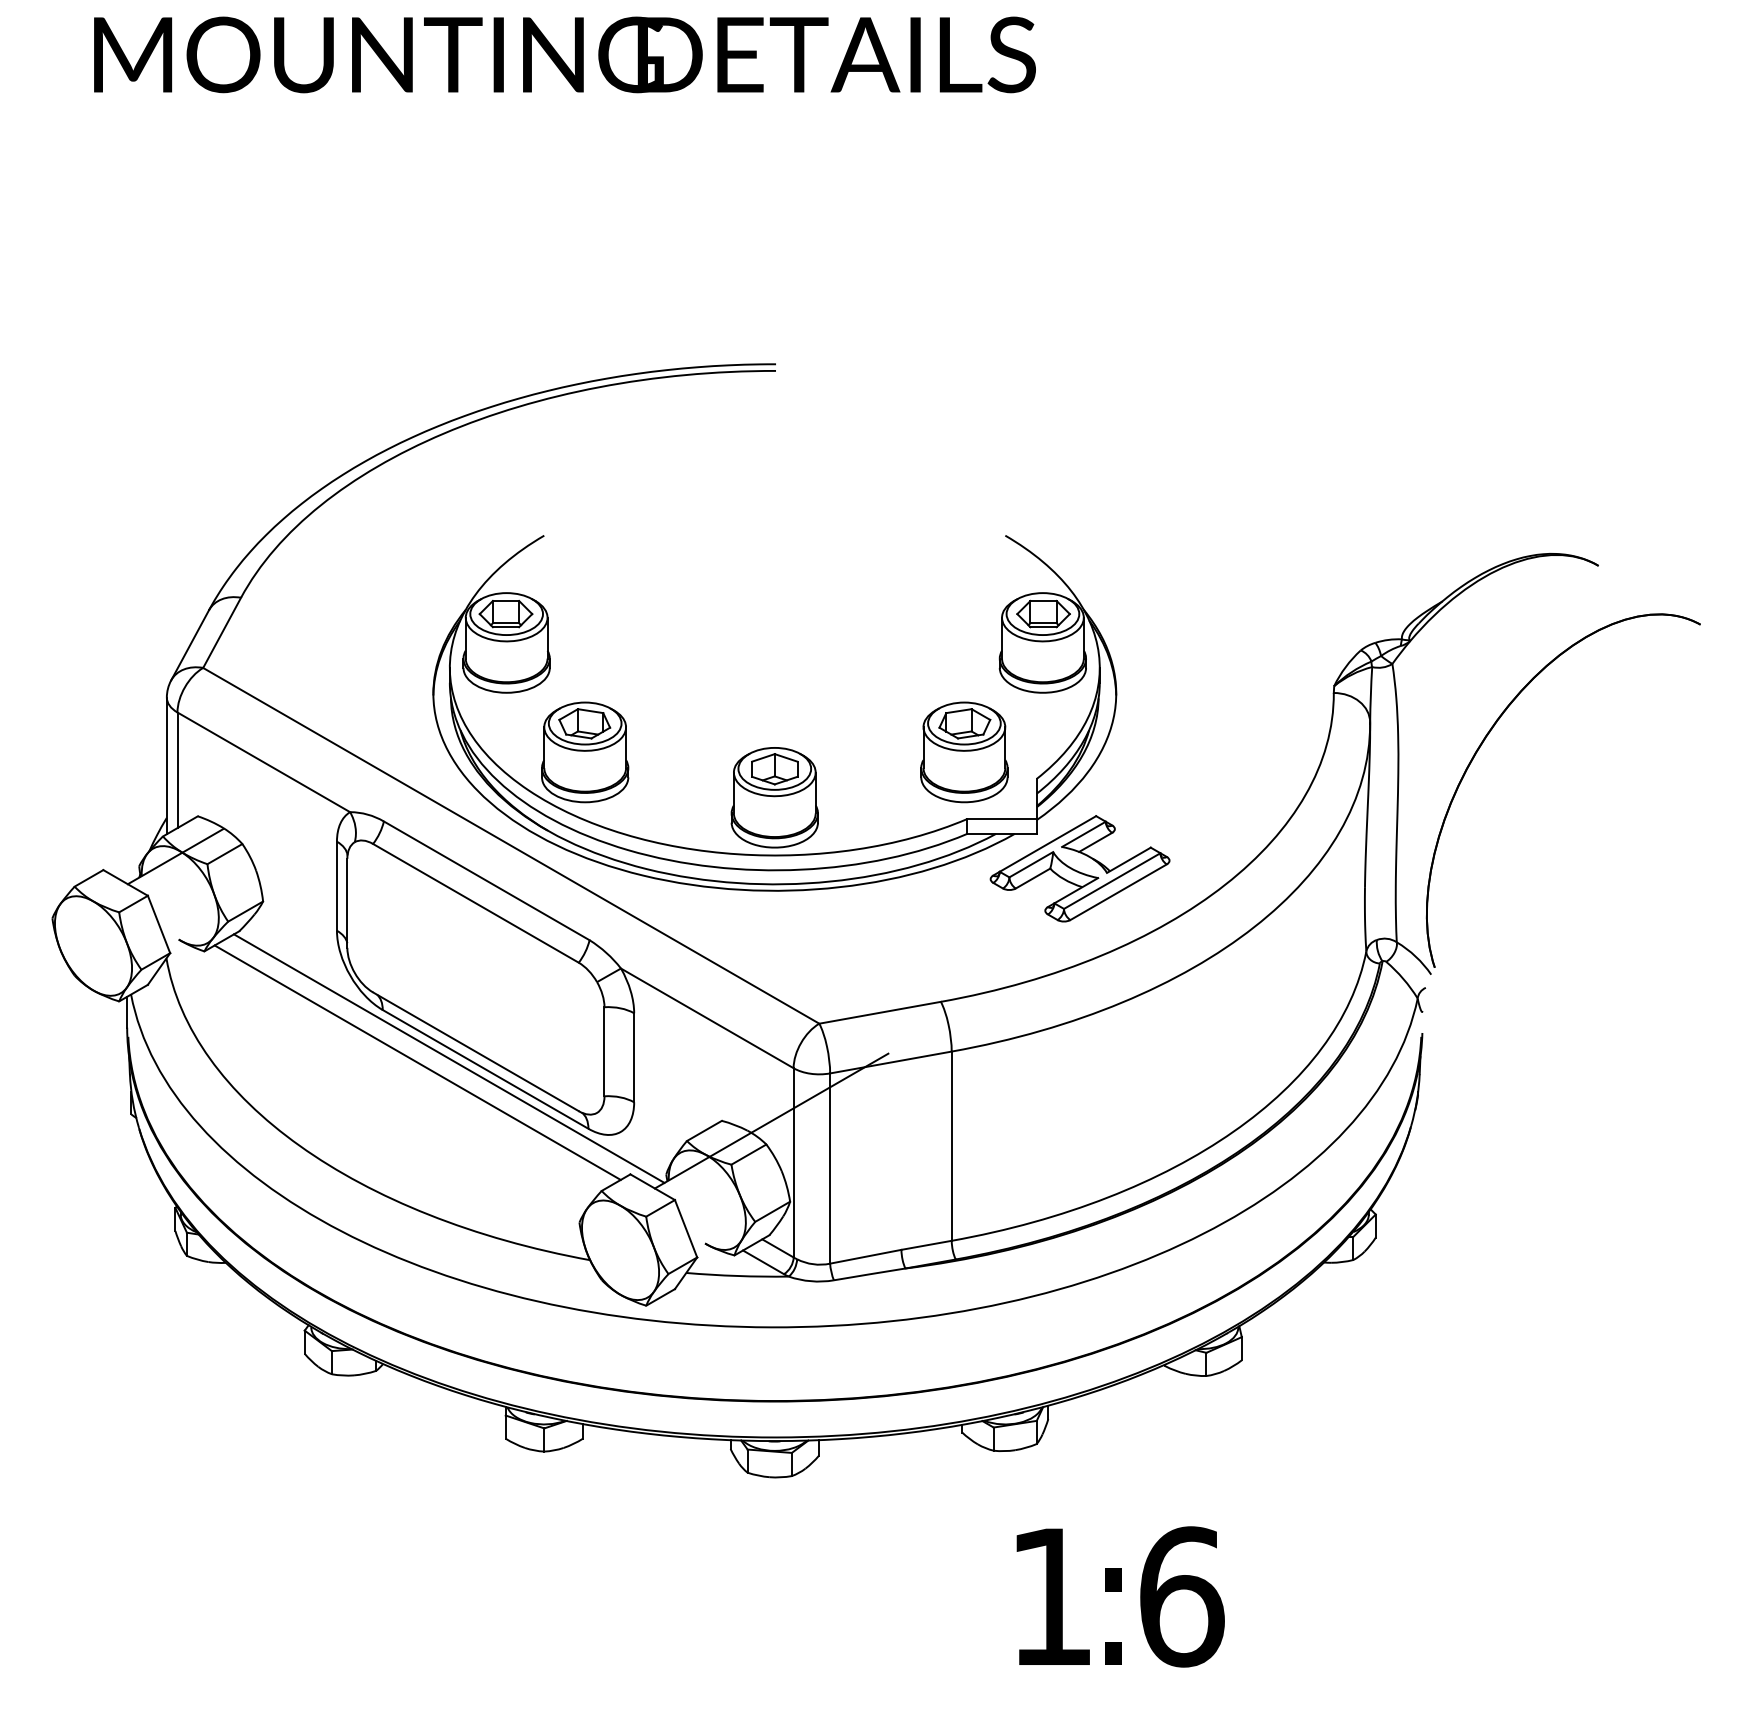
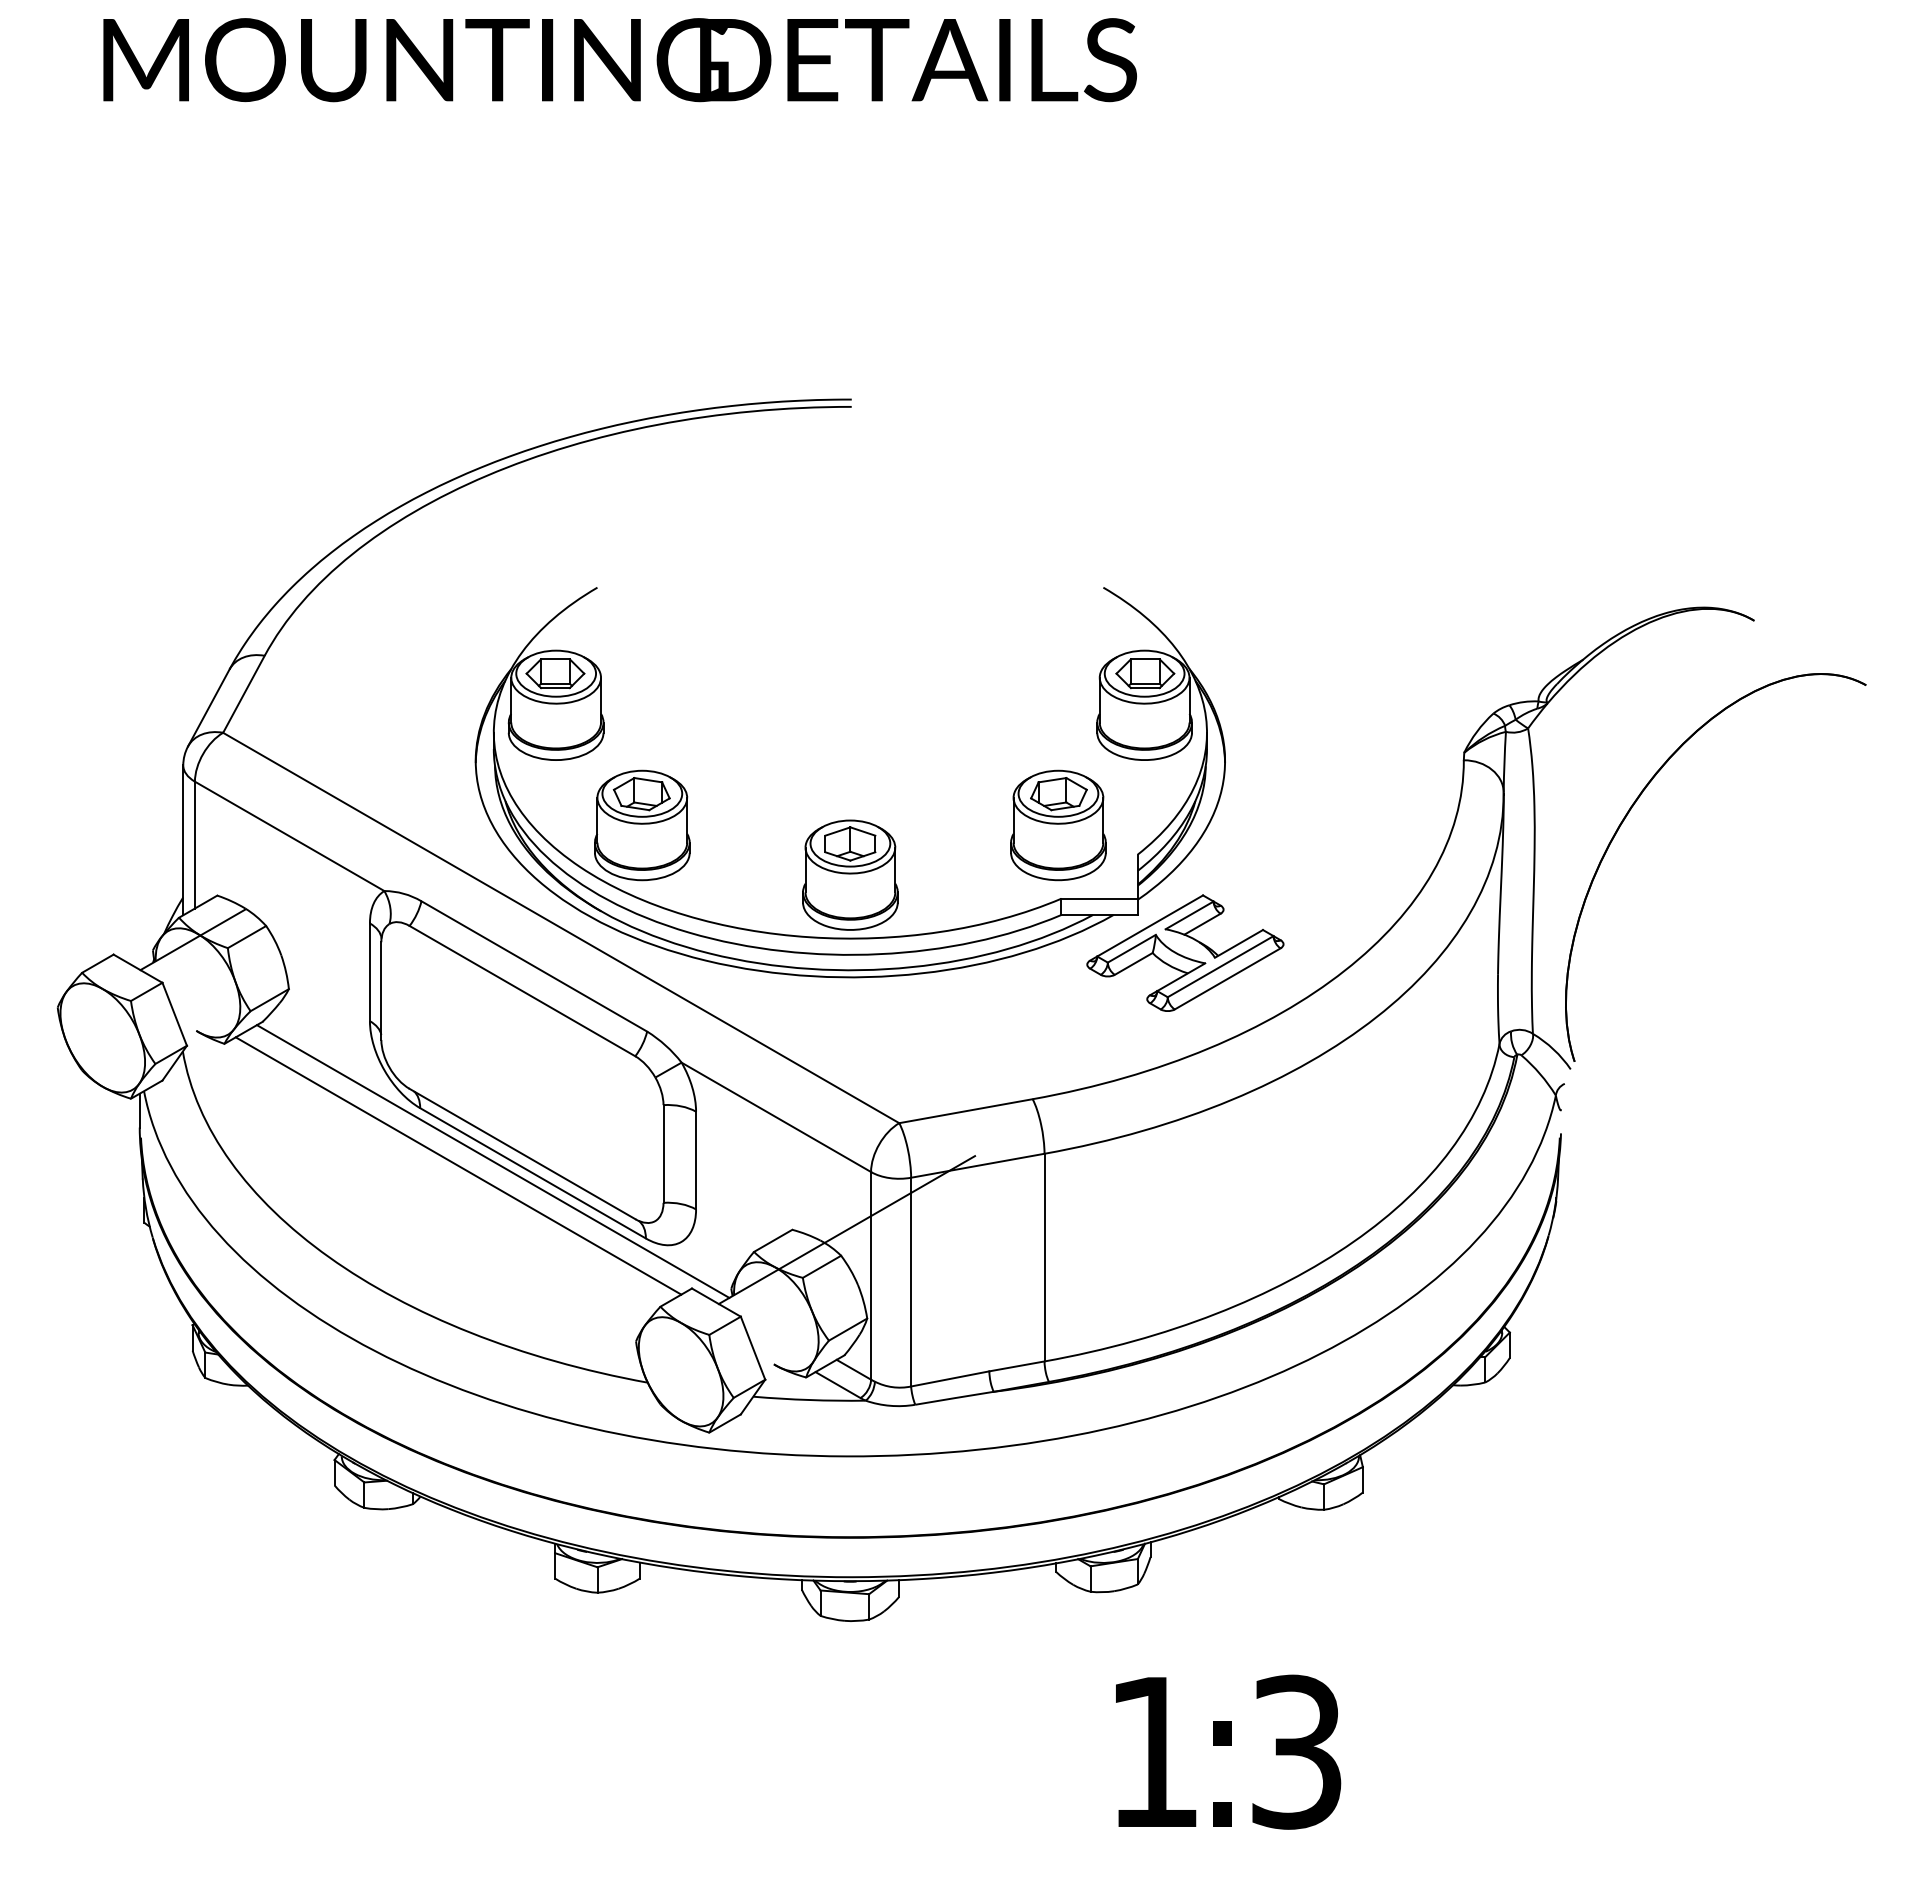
text: (1182, 1596) -> (1297, 1751), 6 -> 3

